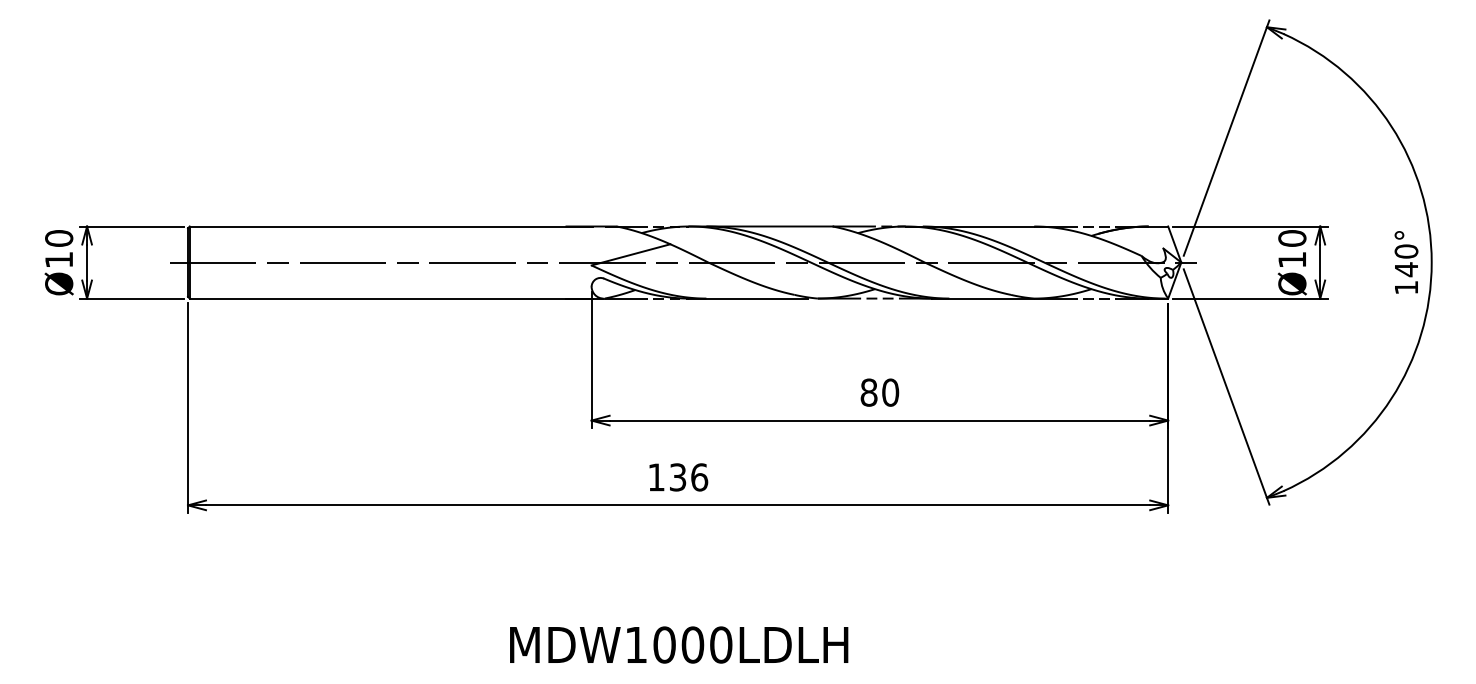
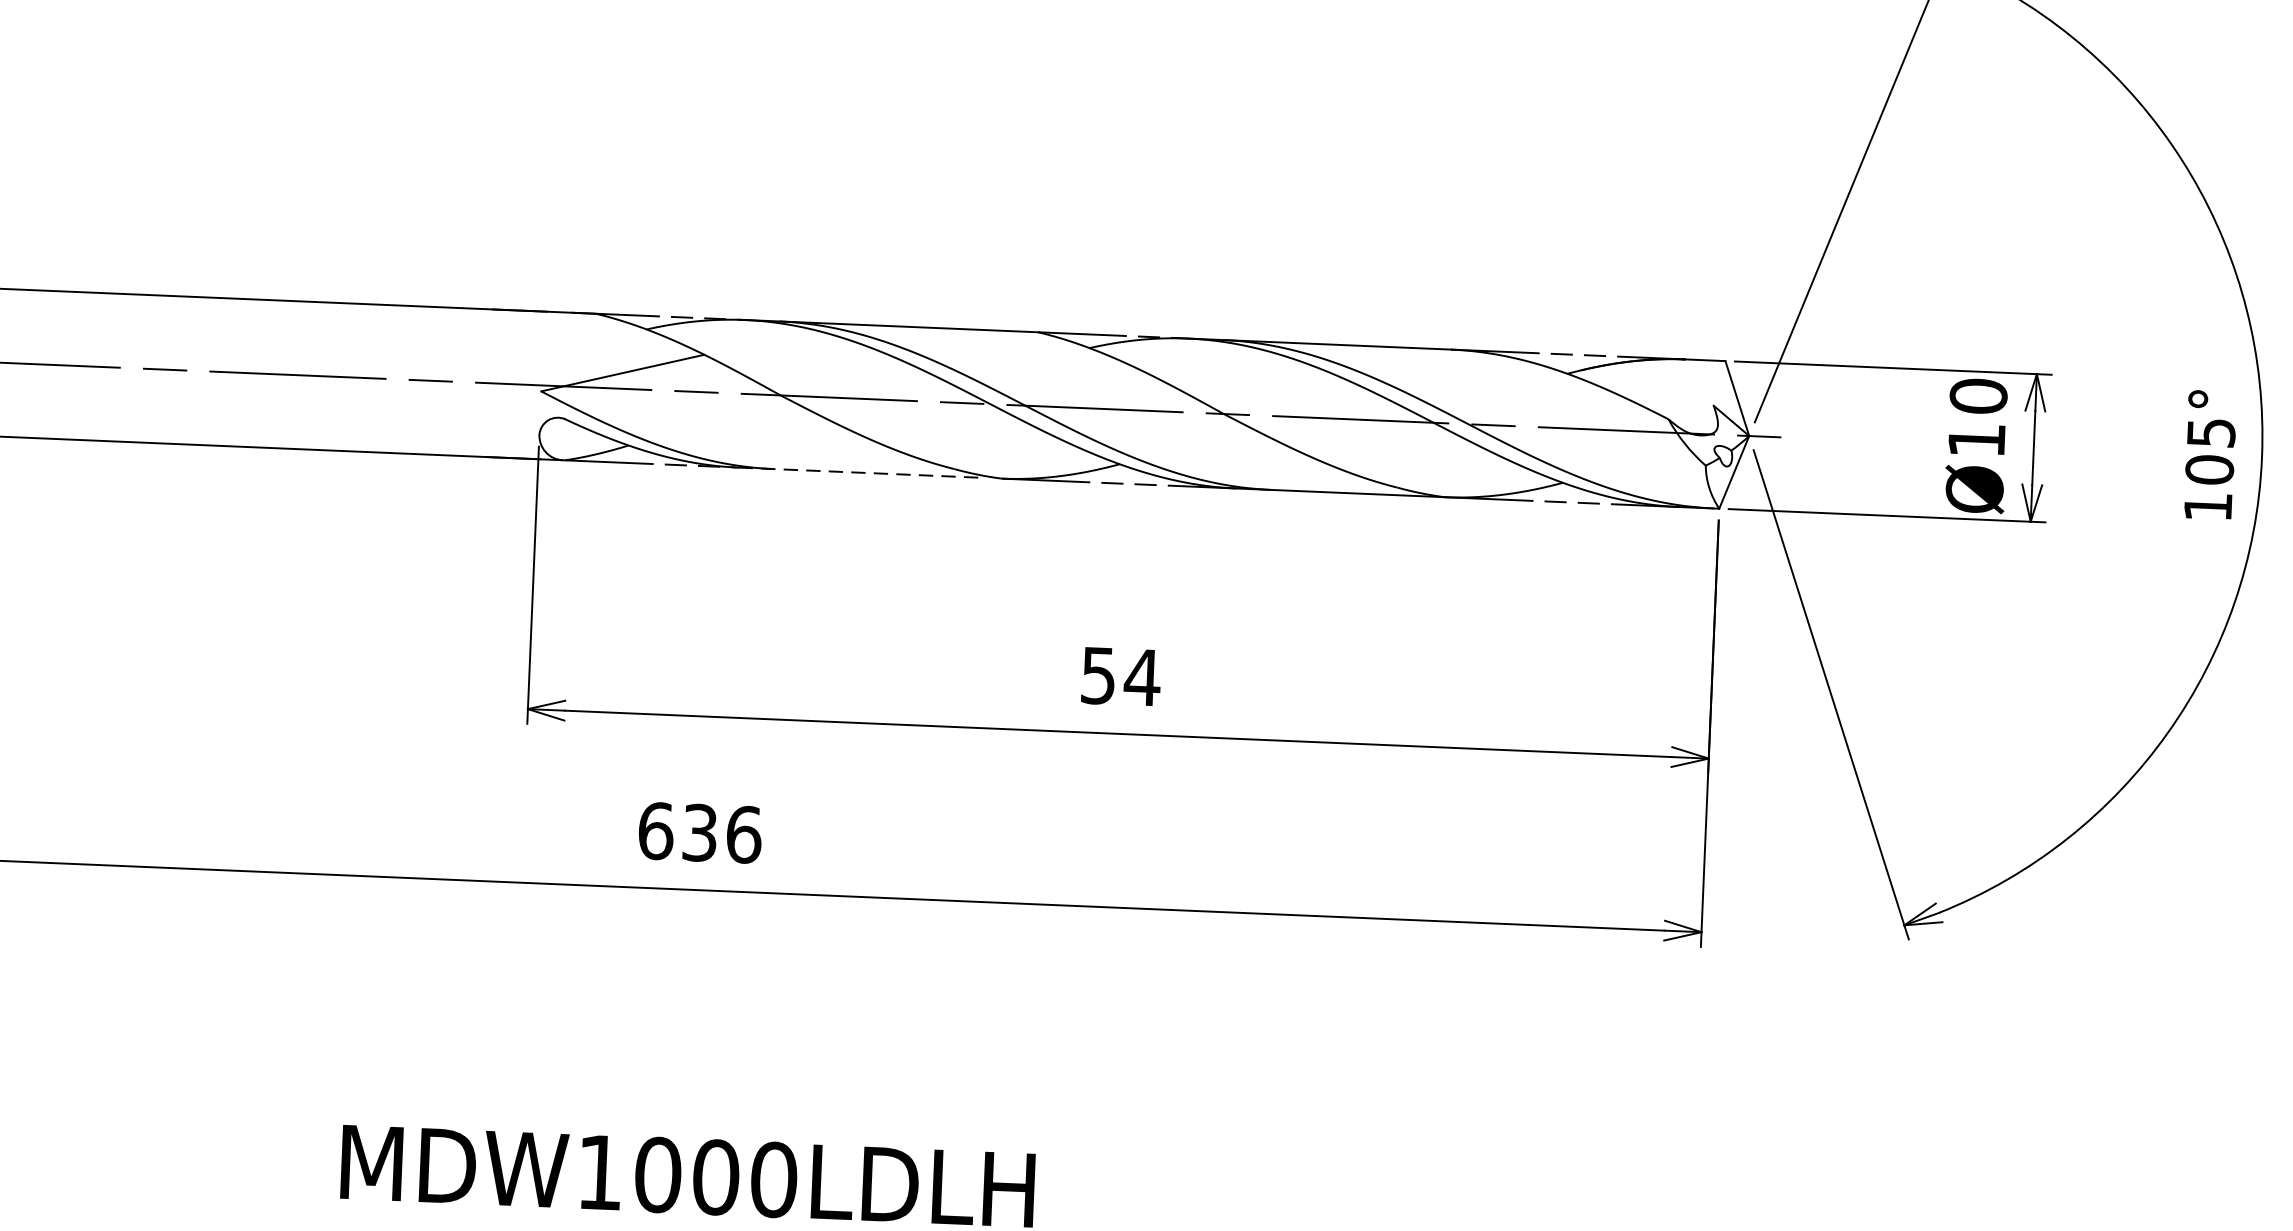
text: (1406, 260) -> (2210, 451), 140° -> 105°
line: (748, 298) -> (859, 472), solid -> dashed
text: (879, 392) -> (1119, 676), 80 -> 54
text: (656, 477) -> (655, 831), 136 -> 636

